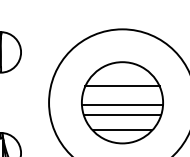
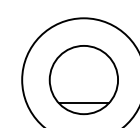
line: (122, 86) -> (83, 66), removed
line: (122, 105) -> (83, 82), removed
line: (122, 115) -> (83, 90), removed

